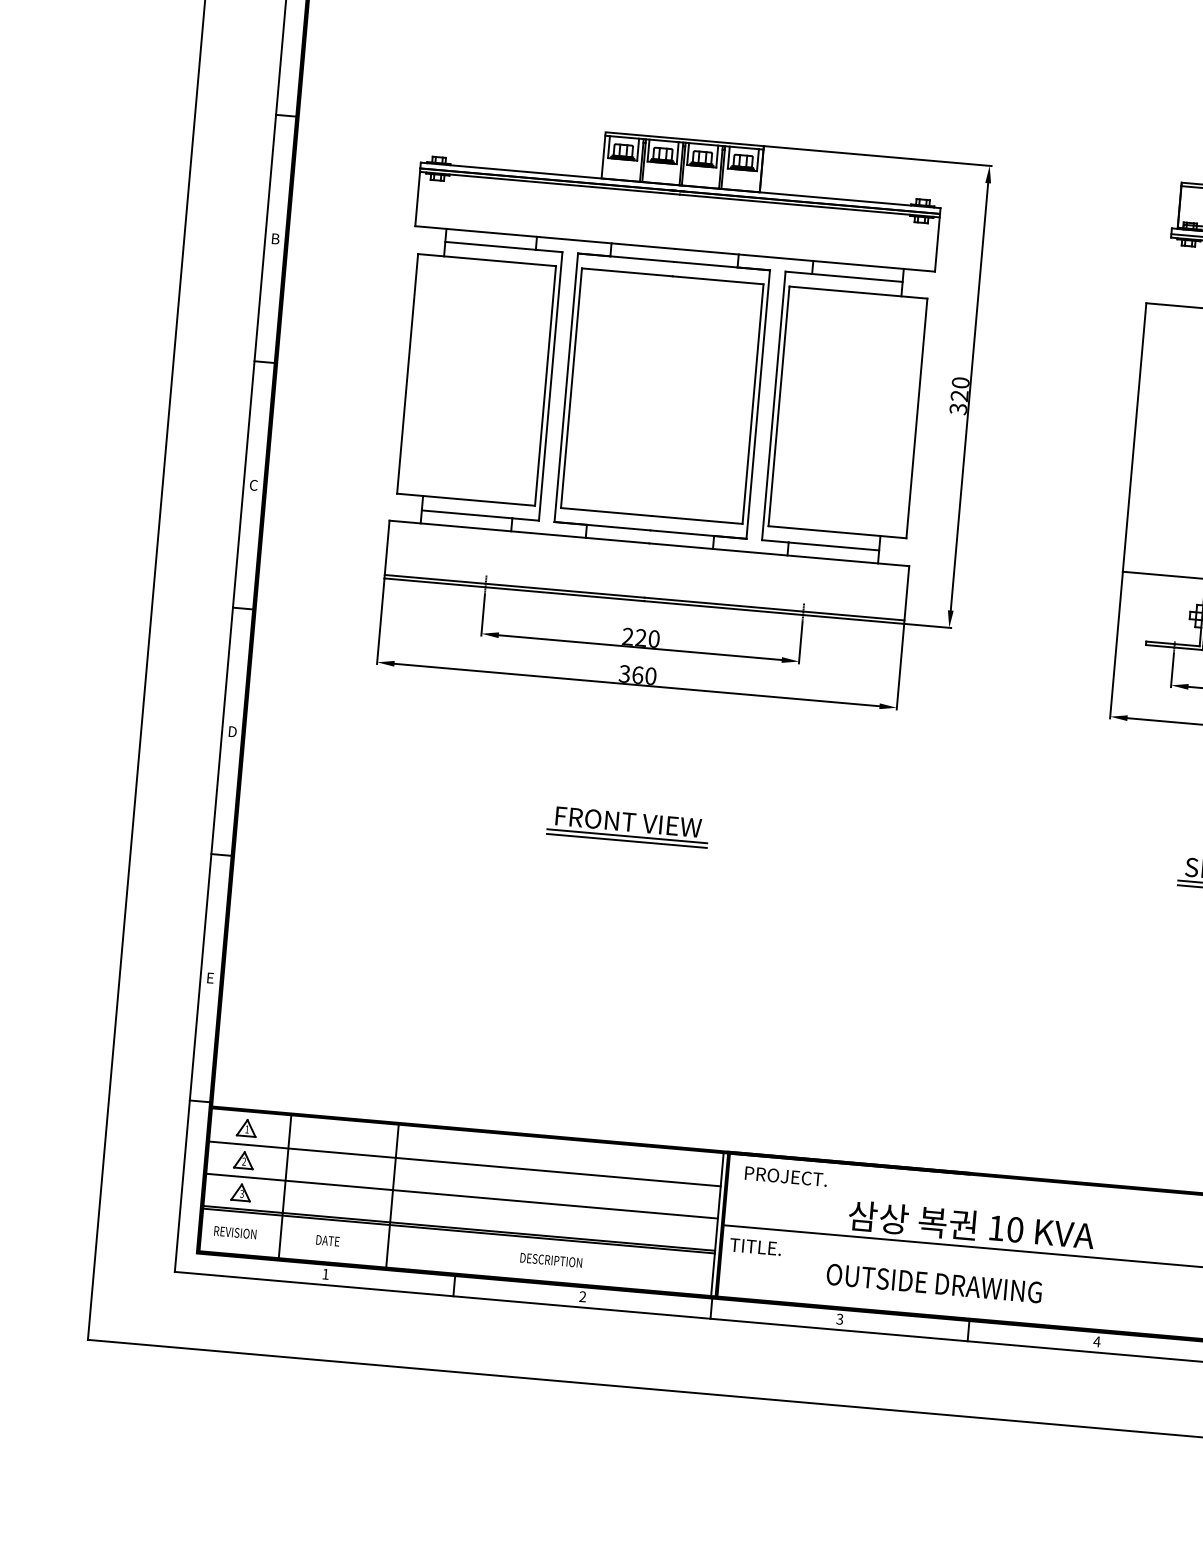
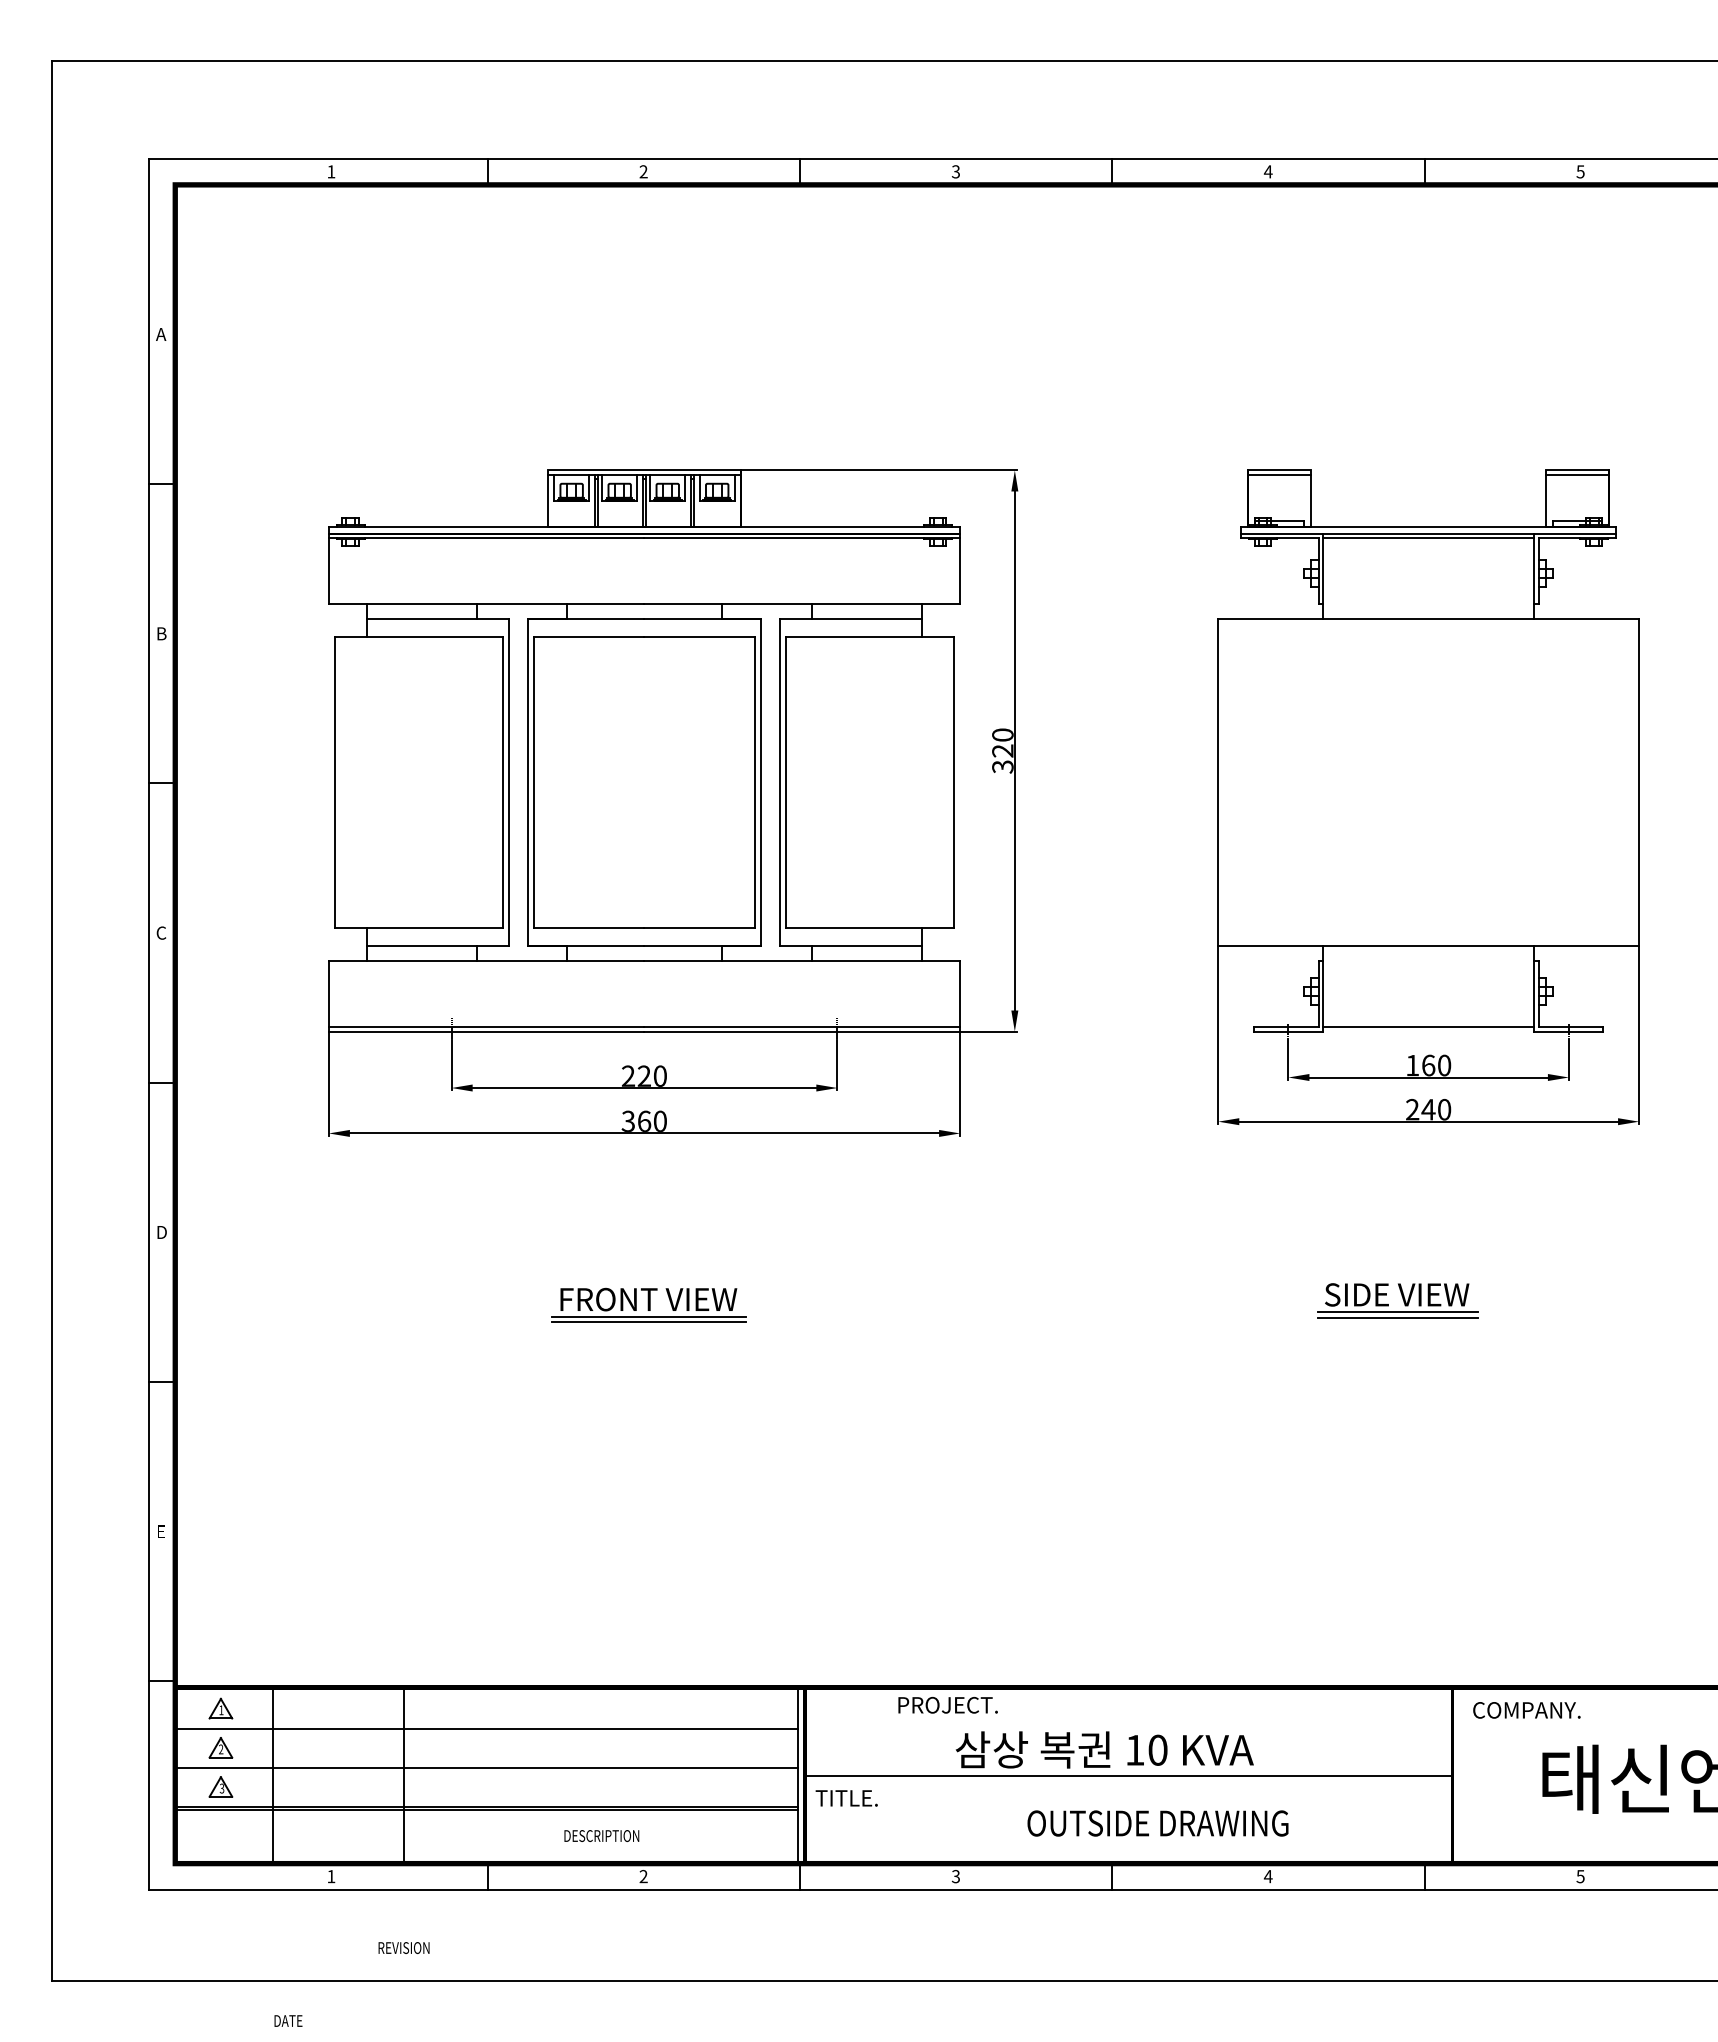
text: (785, 1176) -> (947, 1705), moved
text: (234, 1232) -> (403, 1947), moved
text: (327, 1240) -> (288, 2020), moved
text: (933, 1283) -> (1157, 1823), moved

